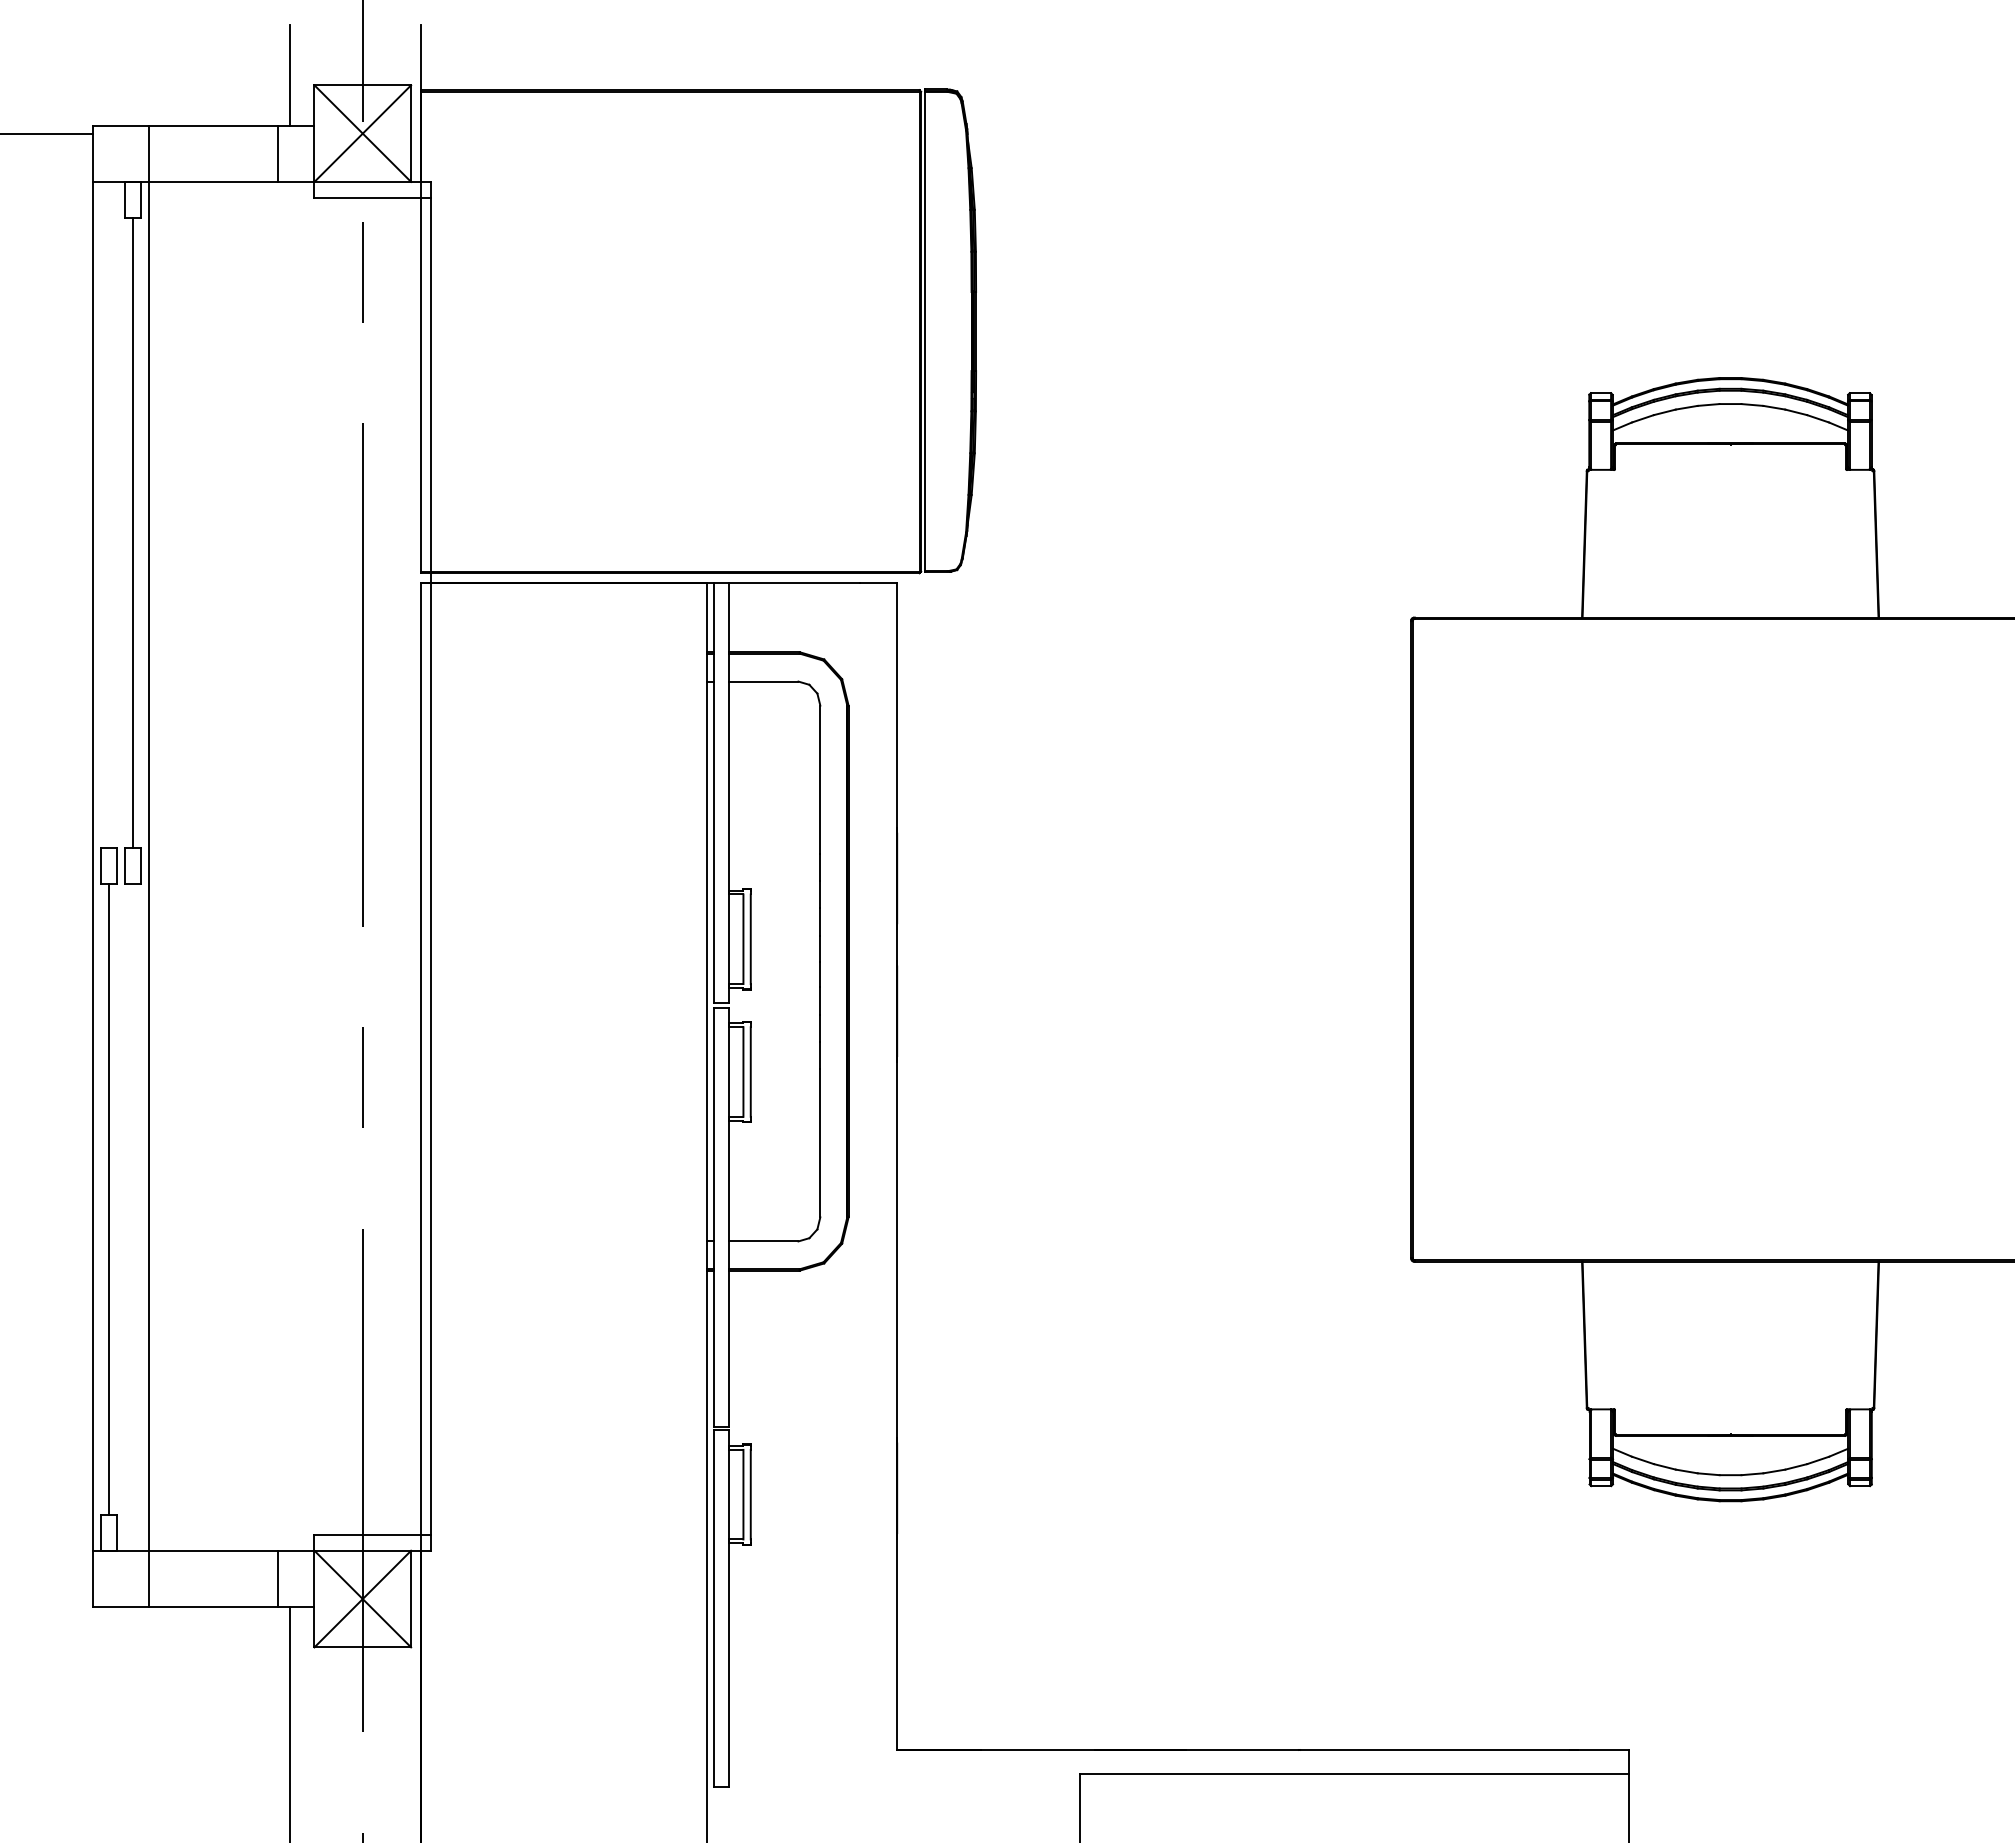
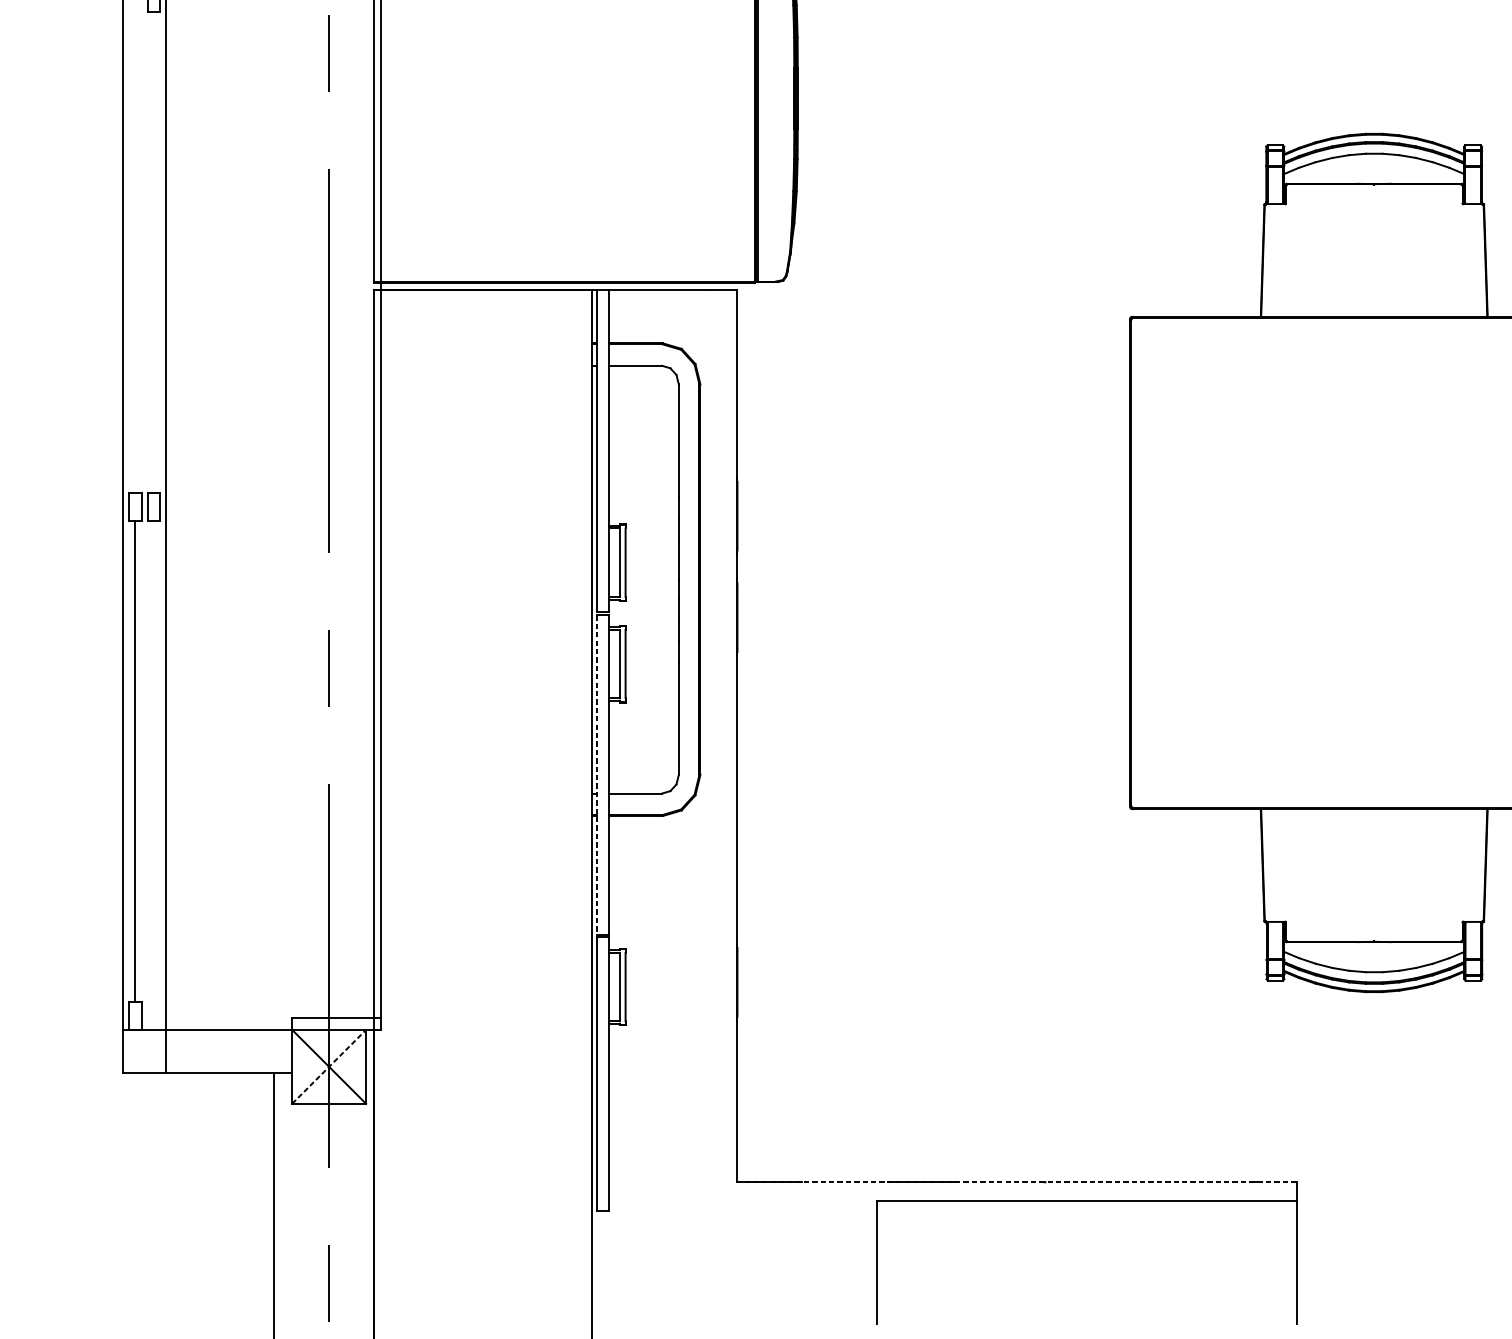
line: (133, 533) -> (153, 252), removed
line: (713, 1217) -> (597, 775), solid -> dashed
line: (278, 1578) -> (264, 1051), removed
line: (363, 1598) -> (329, 1066), solid -> dashed
line: (1262, 1750) -> (1016, 1182), solid -> dashed

